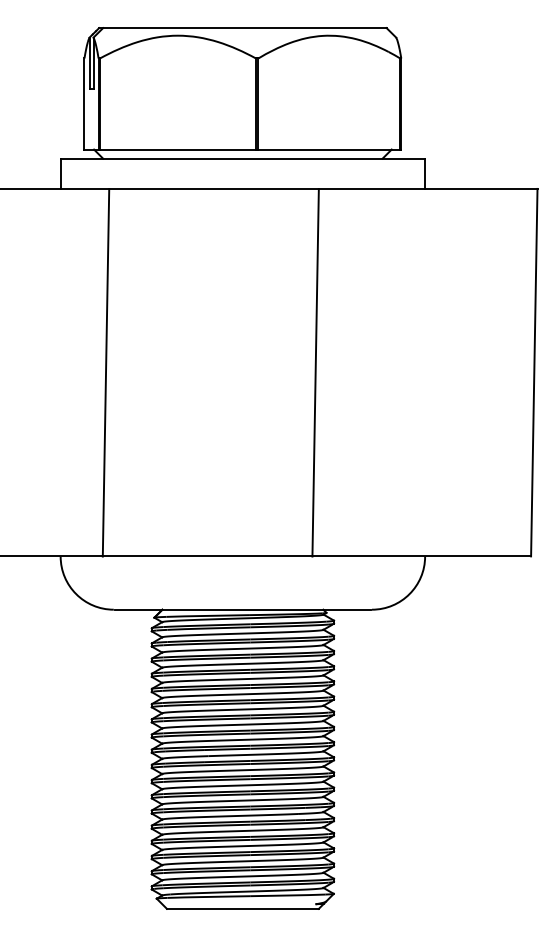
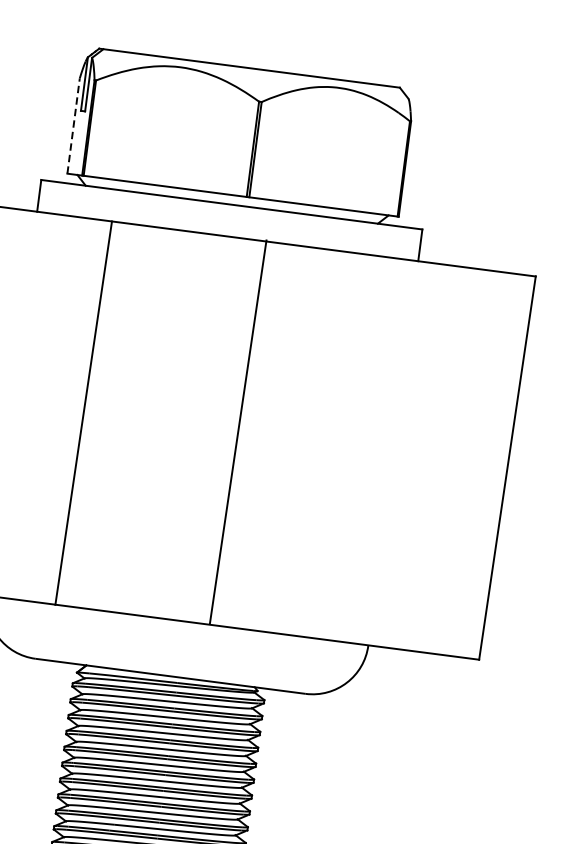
line: (84, 104) -> (73, 126), solid -> dashed
line: (105, 372) -> (83, 412), moved
line: (315, 372) -> (238, 431), moved

